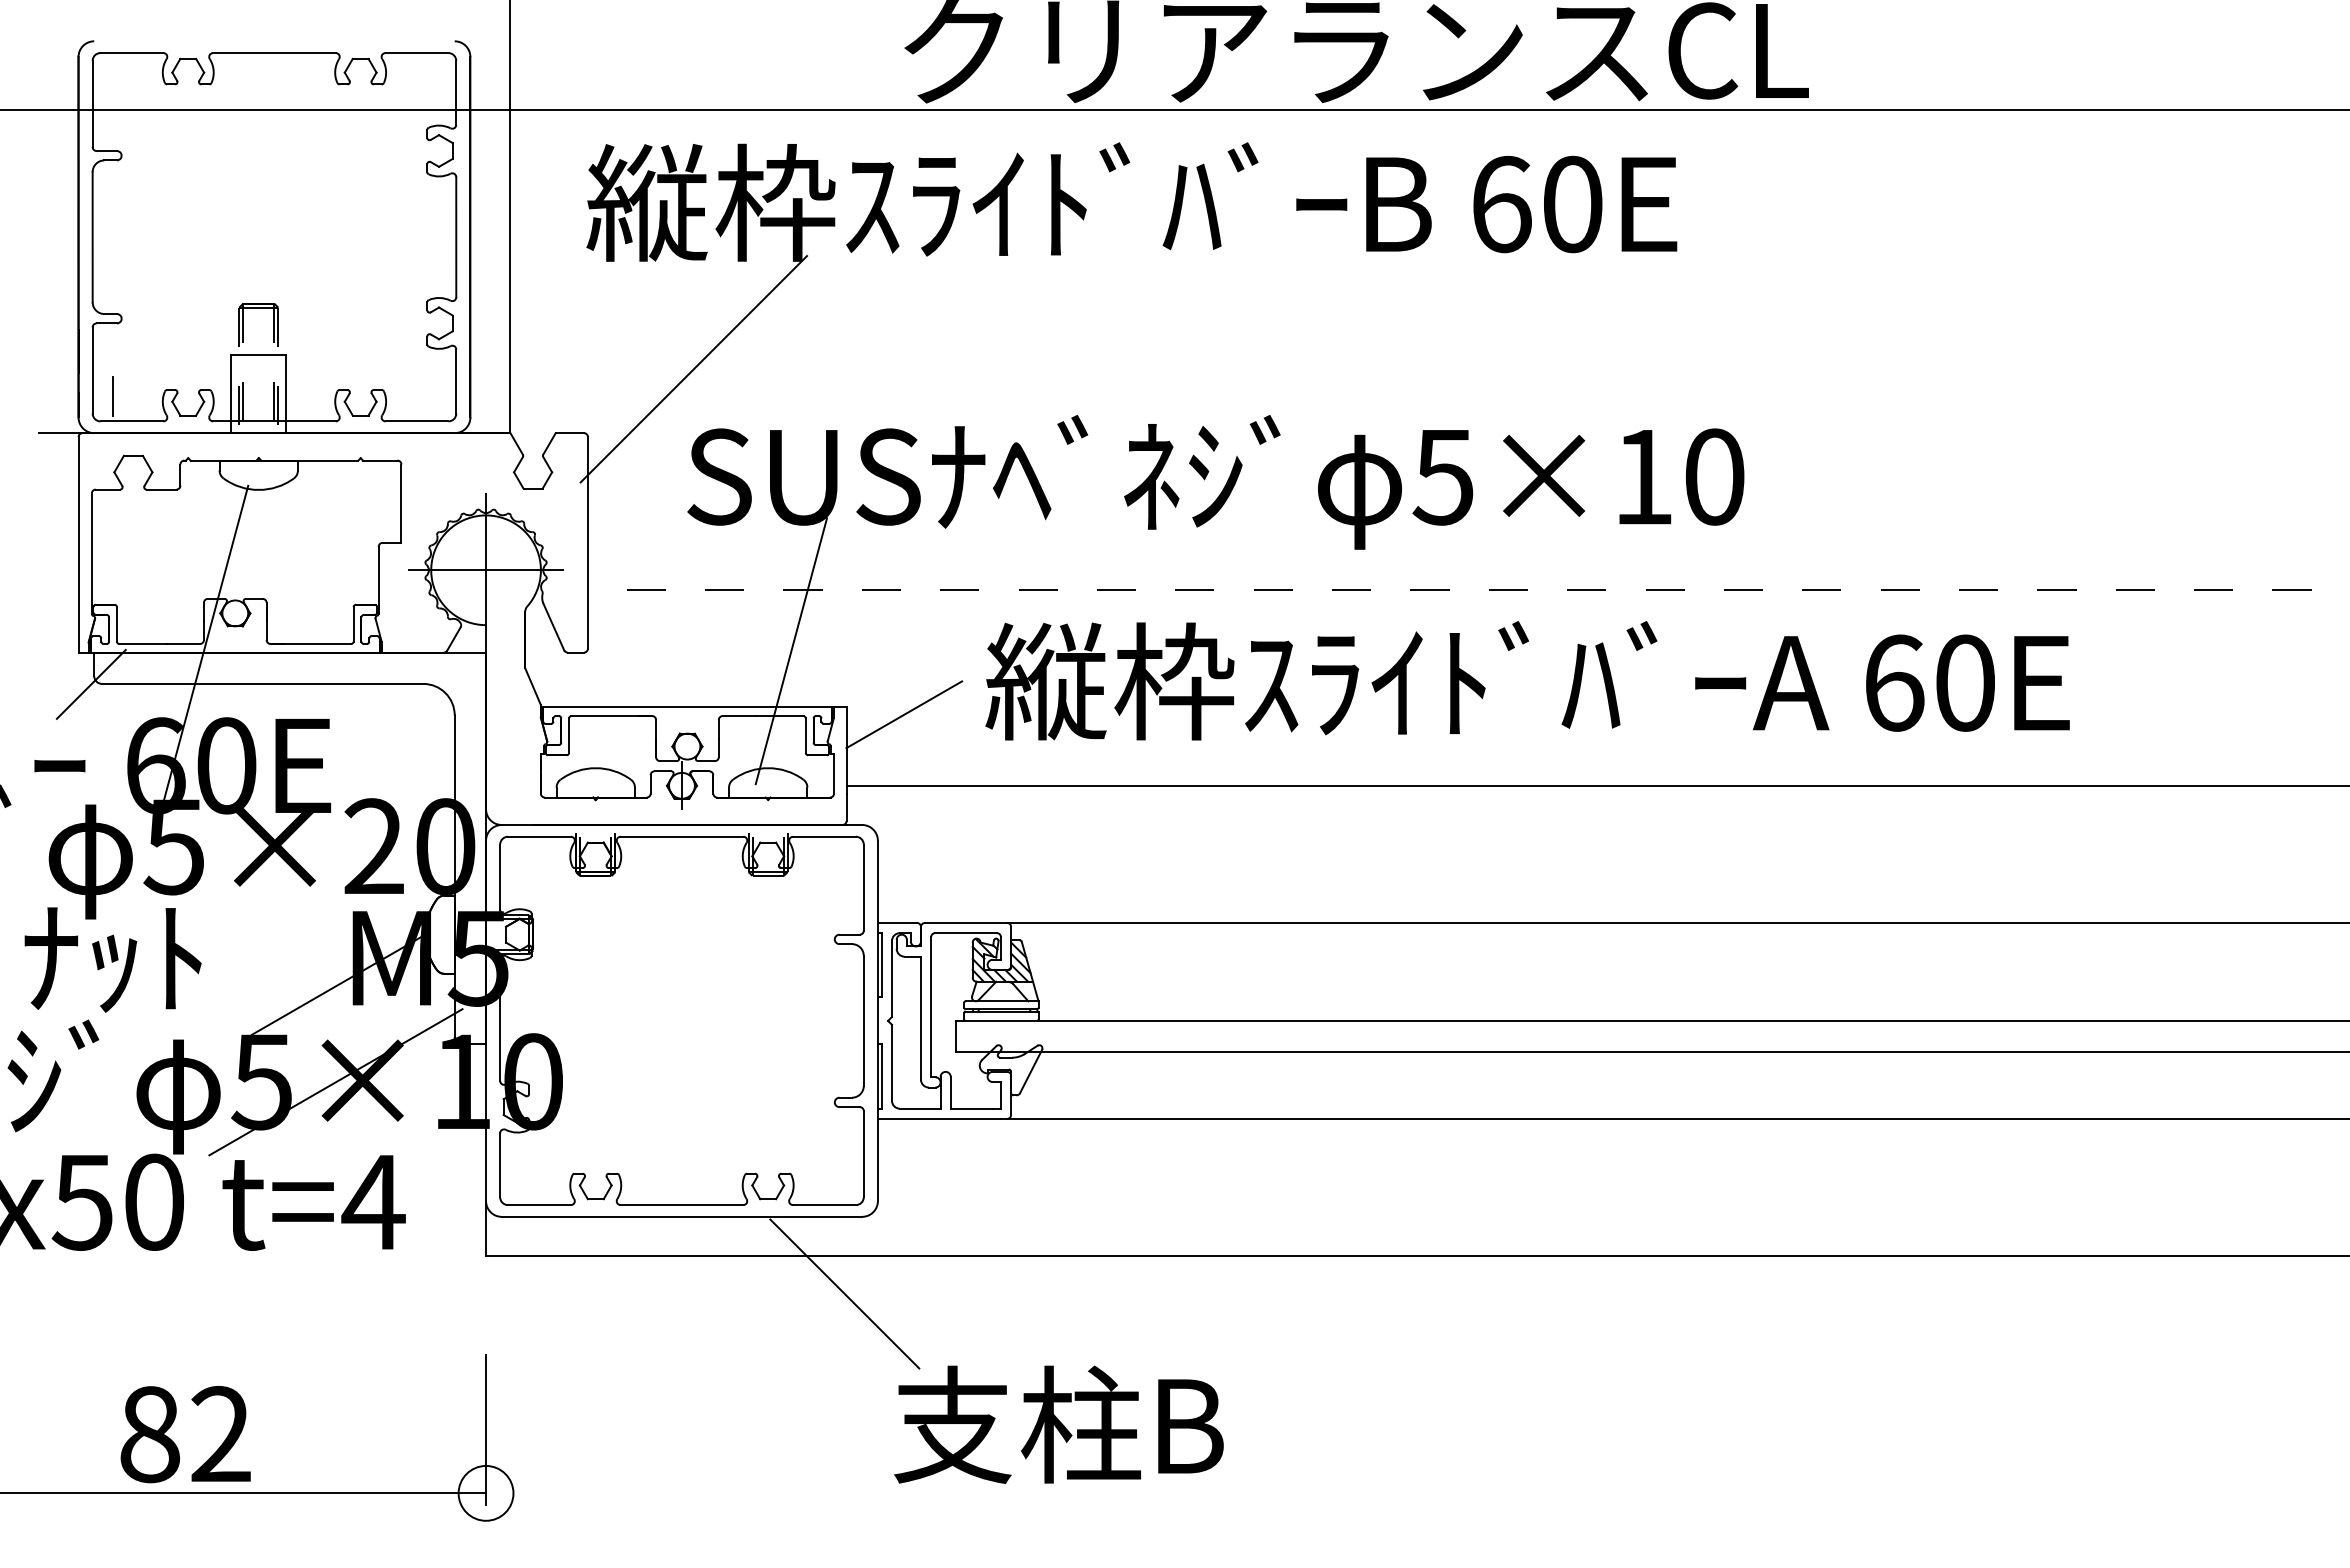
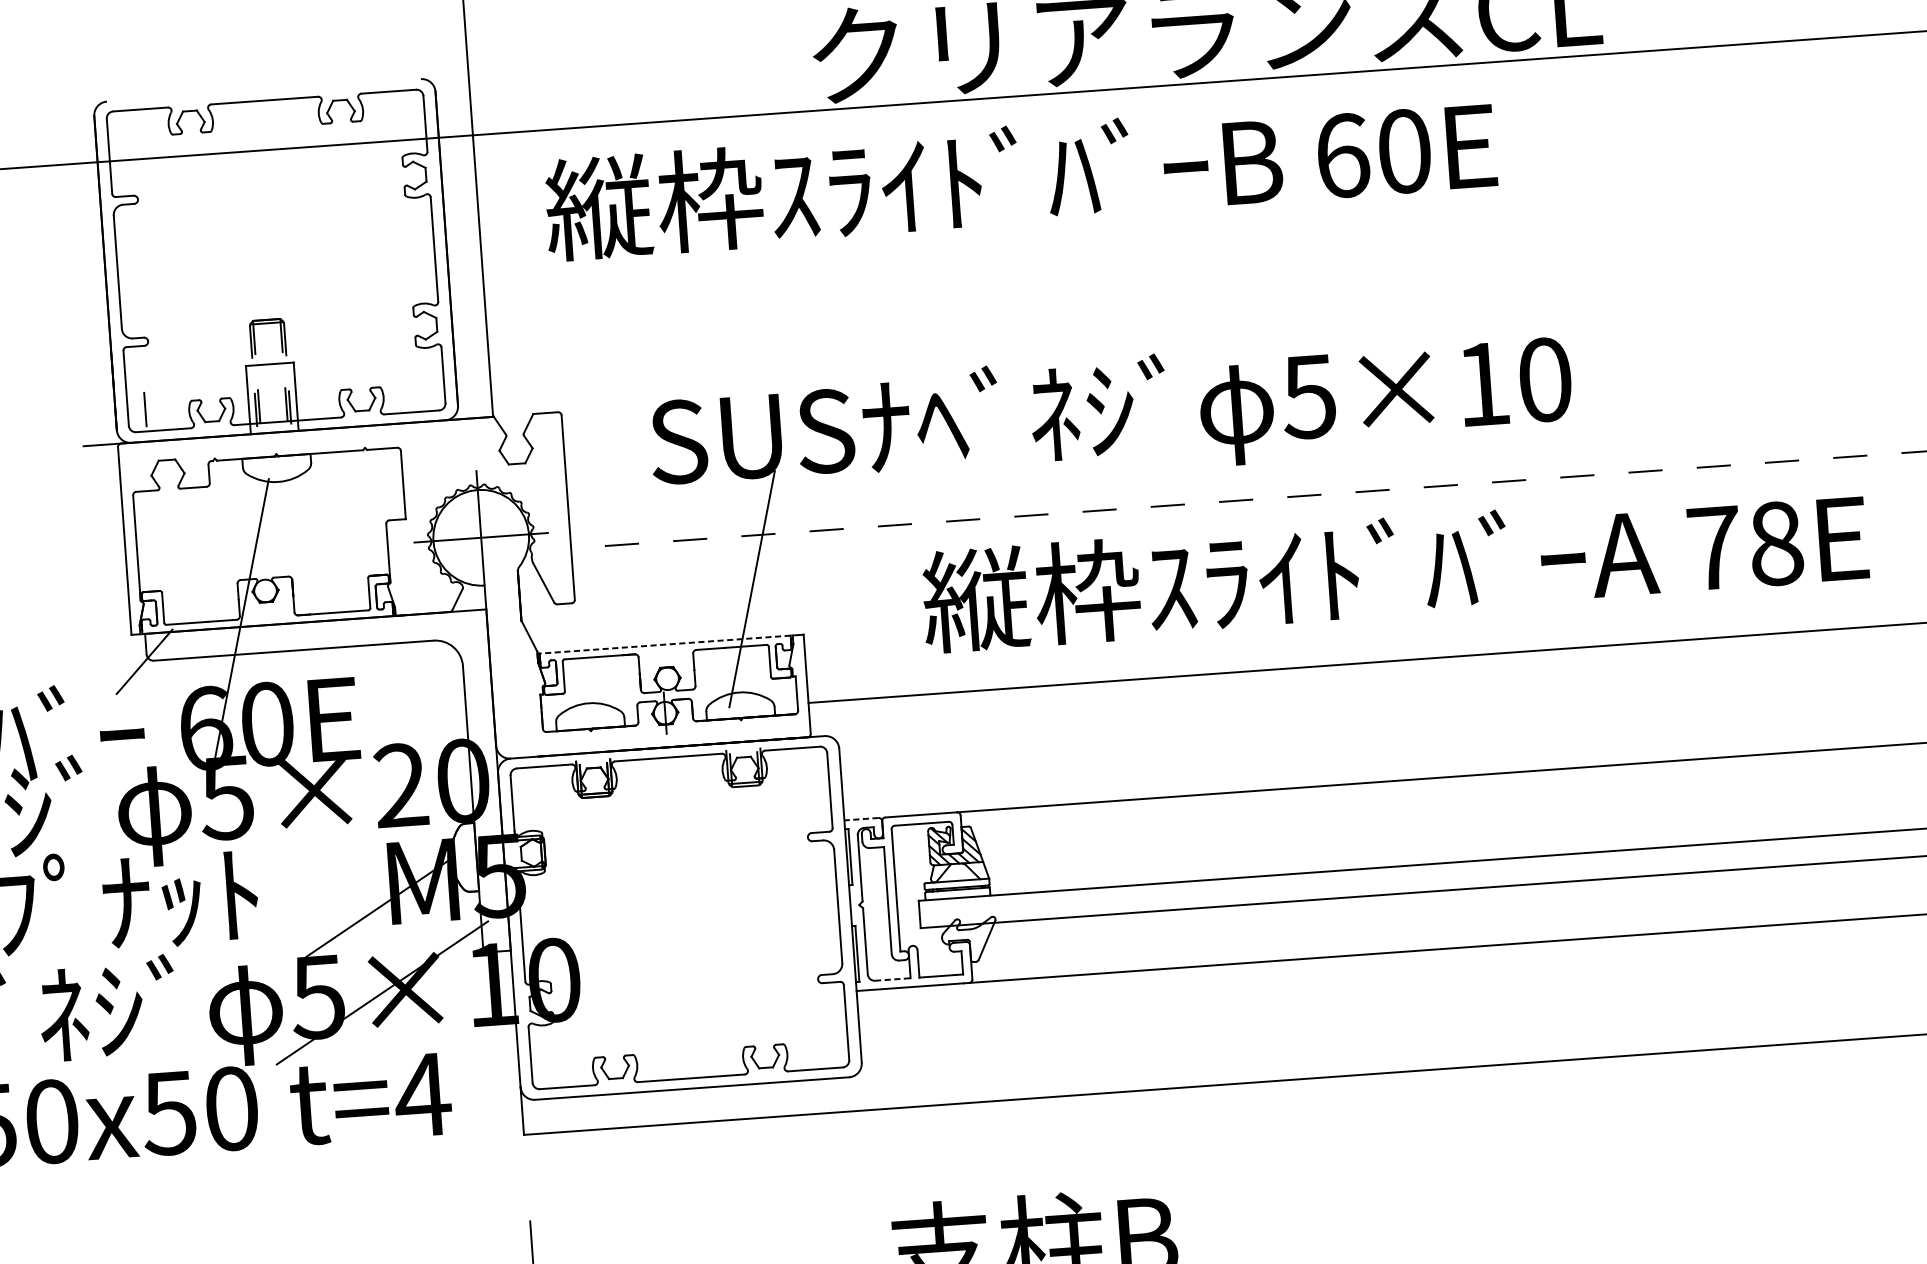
line: (693, 369) -> (649, 349), removed
text: (1930, 682) -> (1745, 545), 60E -> 78E
line: (686, 707) -> (664, 644), solid -> dashed
line: (904, 714) -> (854, 637), removed
line: (897, 922) -> (861, 818), solid -> dashed
line: (920, 1108) -> (893, 979), solid -> dashed
line: (844, 1293) -> (838, 1145), removed

